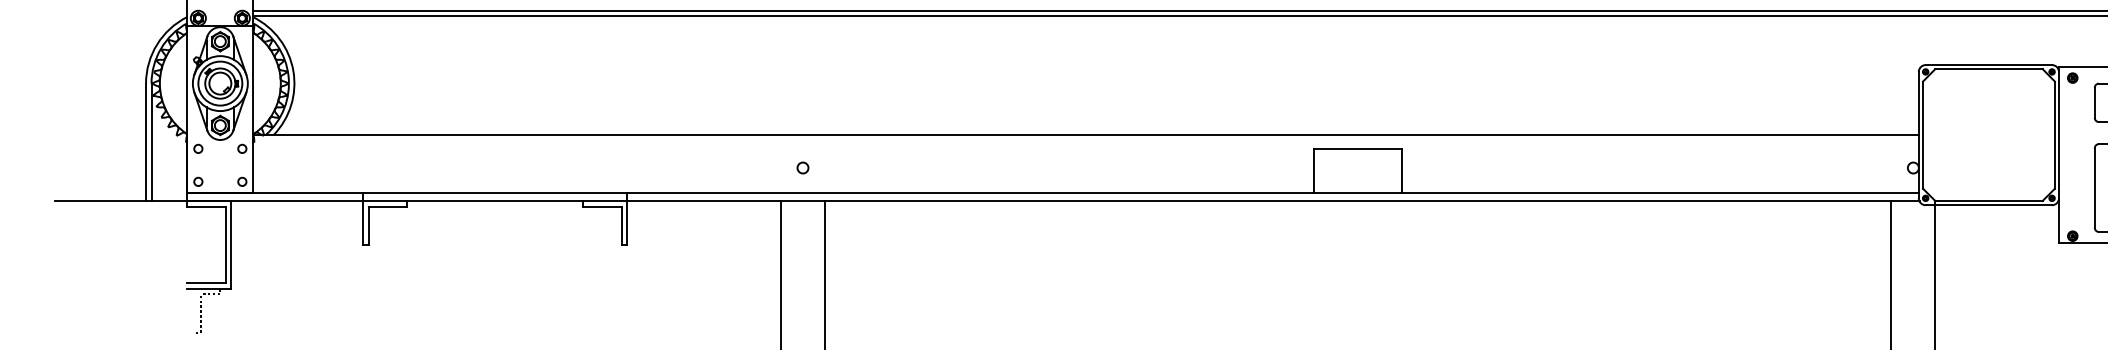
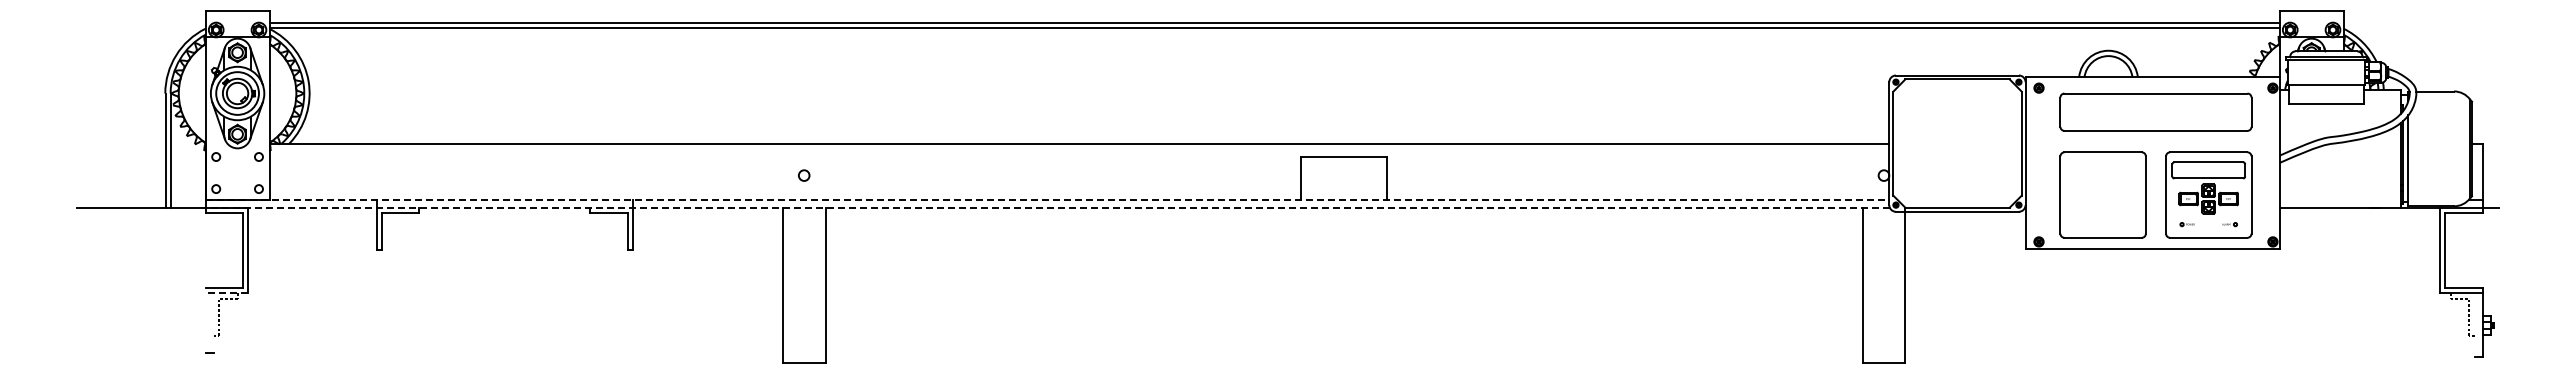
line: (1053, 192) -> (1047, 199), solid -> dashed
line: (1053, 200) -> (1047, 207), solid -> dashed
line: (208, 289) -> (226, 293), solid -> dashed

